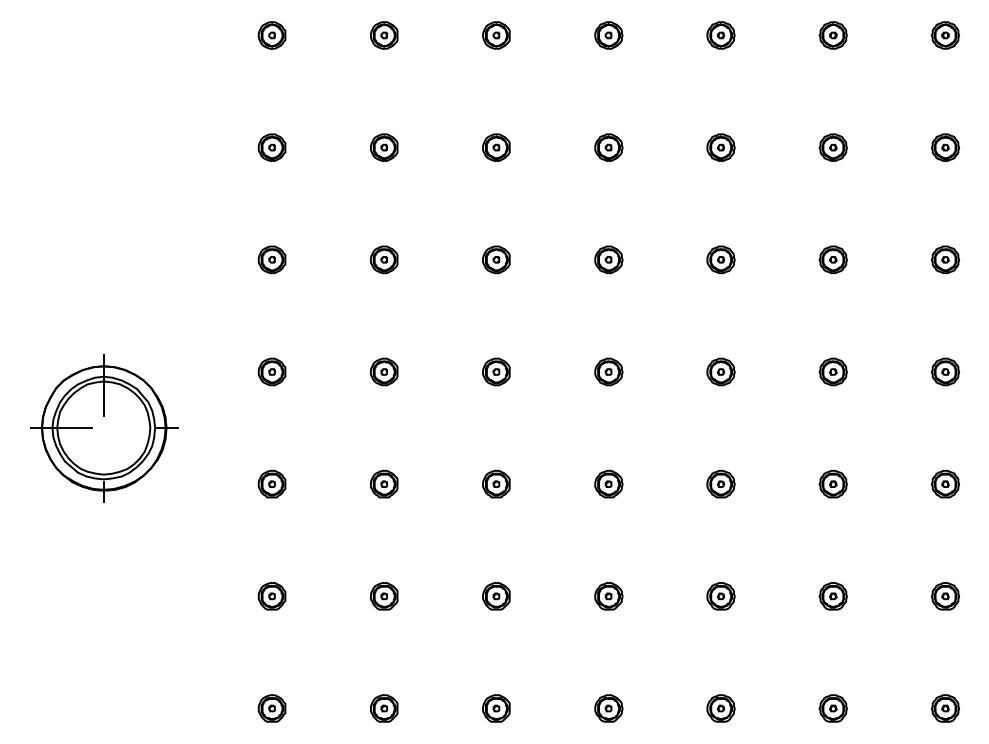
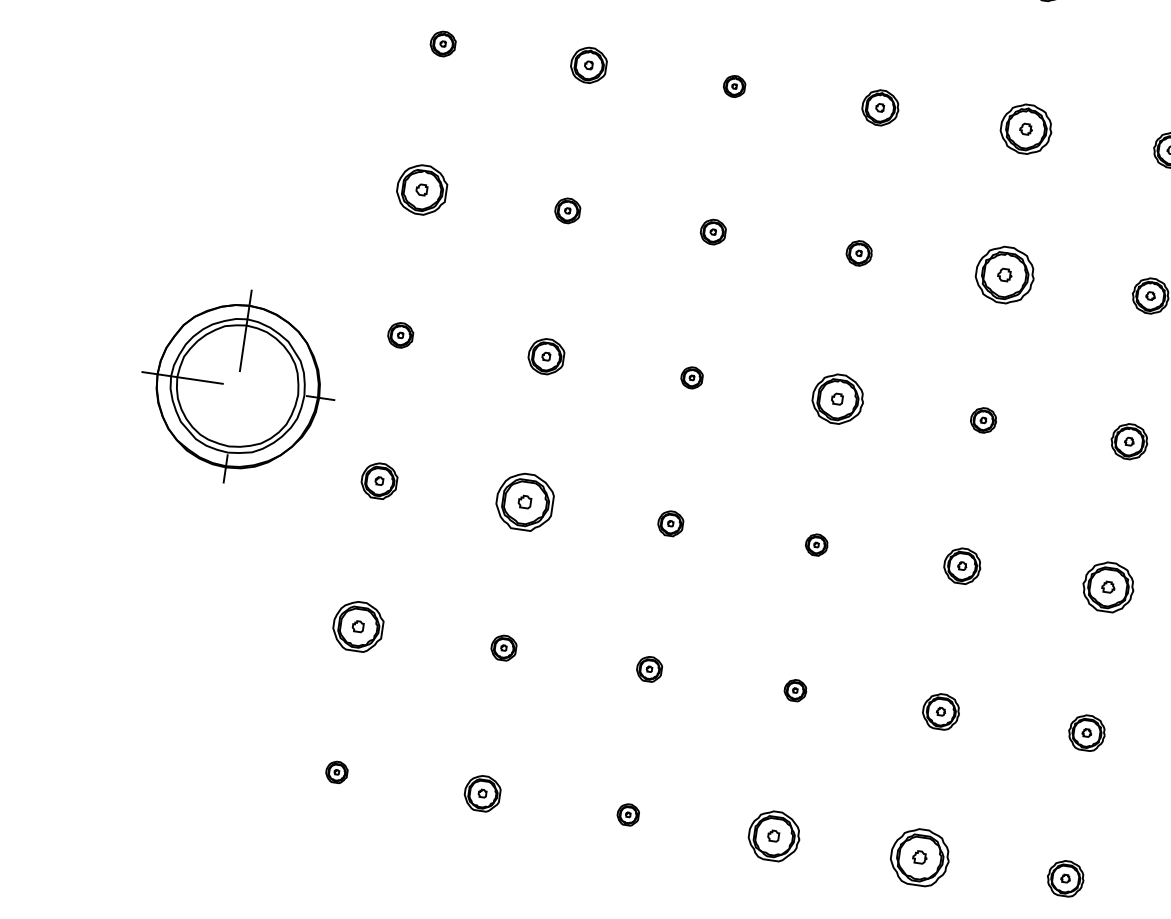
part: (271, 147) -> (442, 43), size x0.7
part: (496, 147) -> (734, 86), size x0.6
part: (720, 147) -> (1025, 128), size x1.4
part: (271, 259) -> (421, 189), size x1.4
part: (384, 259) -> (567, 210), size x0.7
part: (496, 259) -> (713, 231), size x0.7
part: (608, 259) -> (858, 253), size x0.7
part: (720, 259) -> (1004, 274), size x1.6
part: (271, 371) -> (400, 334), size x0.7
part: (496, 371) -> (692, 377), size x0.6
part: (608, 371) -> (837, 398), size x1.4
part: (720, 371) -> (983, 419), size x0.7
part: (104, 428) -> (238, 386), moved
part: (384, 484) -> (525, 502), size x1.6
part: (496, 484) -> (670, 523), size x0.7
part: (608, 484) -> (816, 545), size x0.6
part: (832, 484) -> (1107, 587), size x1.4
part: (271, 596) -> (357, 626), size x1.4
part: (384, 596) -> (504, 648), size x0.7
part: (496, 596) -> (649, 669), size x0.7
part: (608, 596) -> (794, 690), size x0.6
part: (271, 708) -> (336, 772), size x0.6
part: (496, 708) -> (628, 814), size x0.6
part: (608, 708) -> (773, 836), size x1.4
part: (720, 708) -> (919, 857), size x1.6

